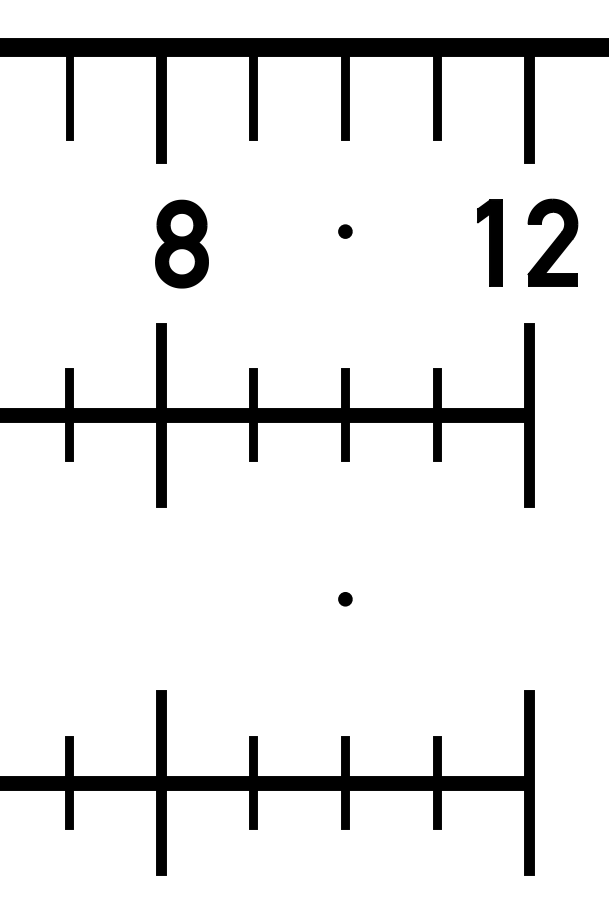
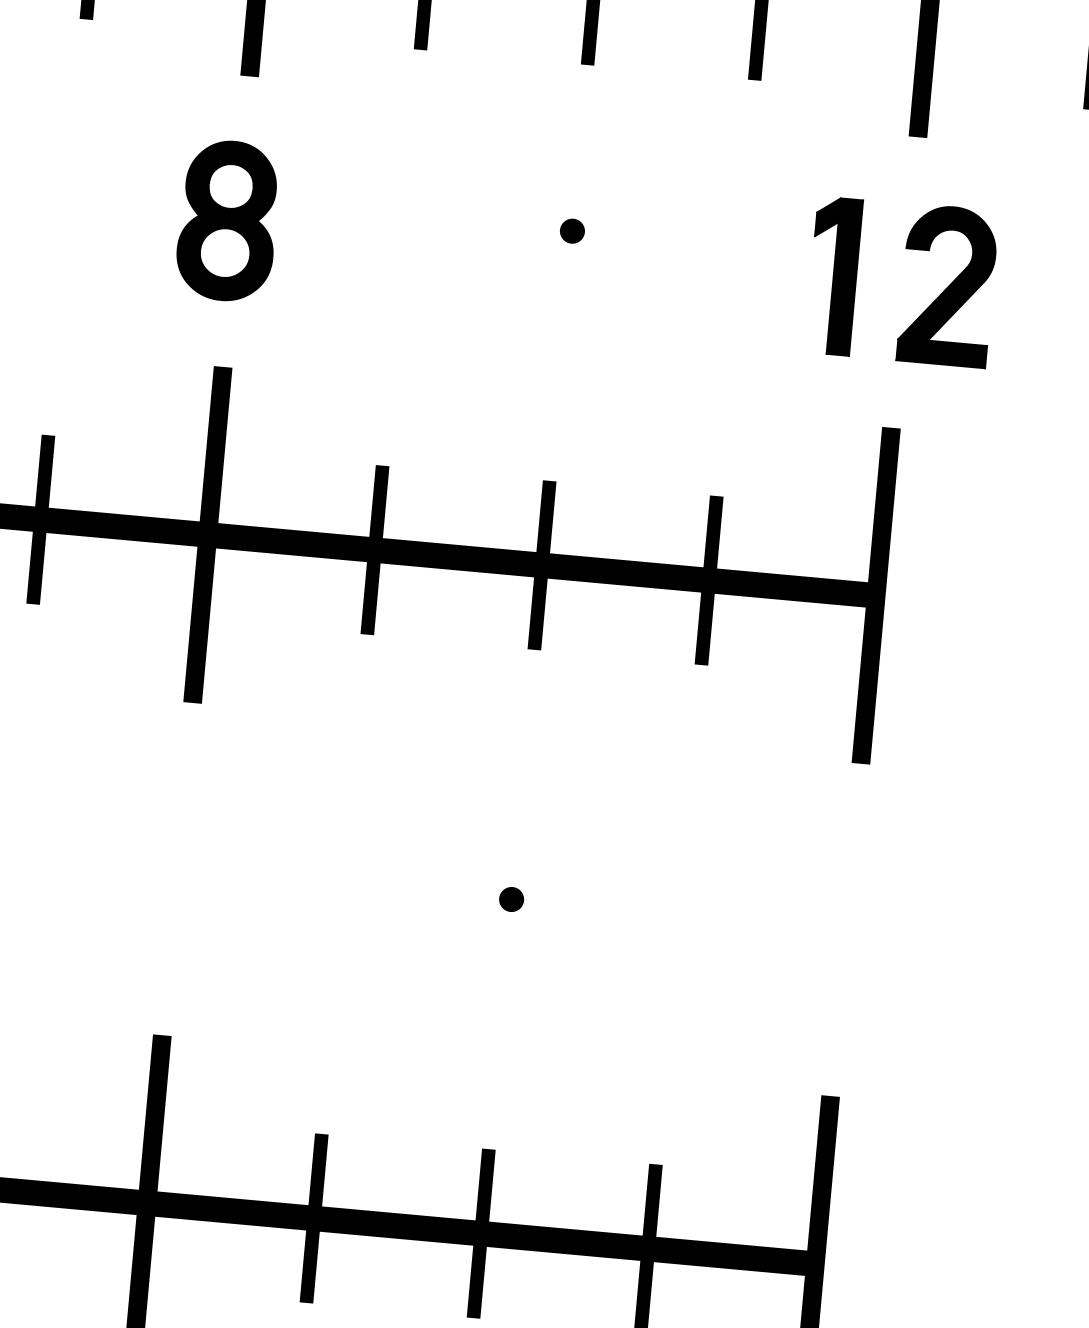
part: (181, 243) -> (227, 219), moved

